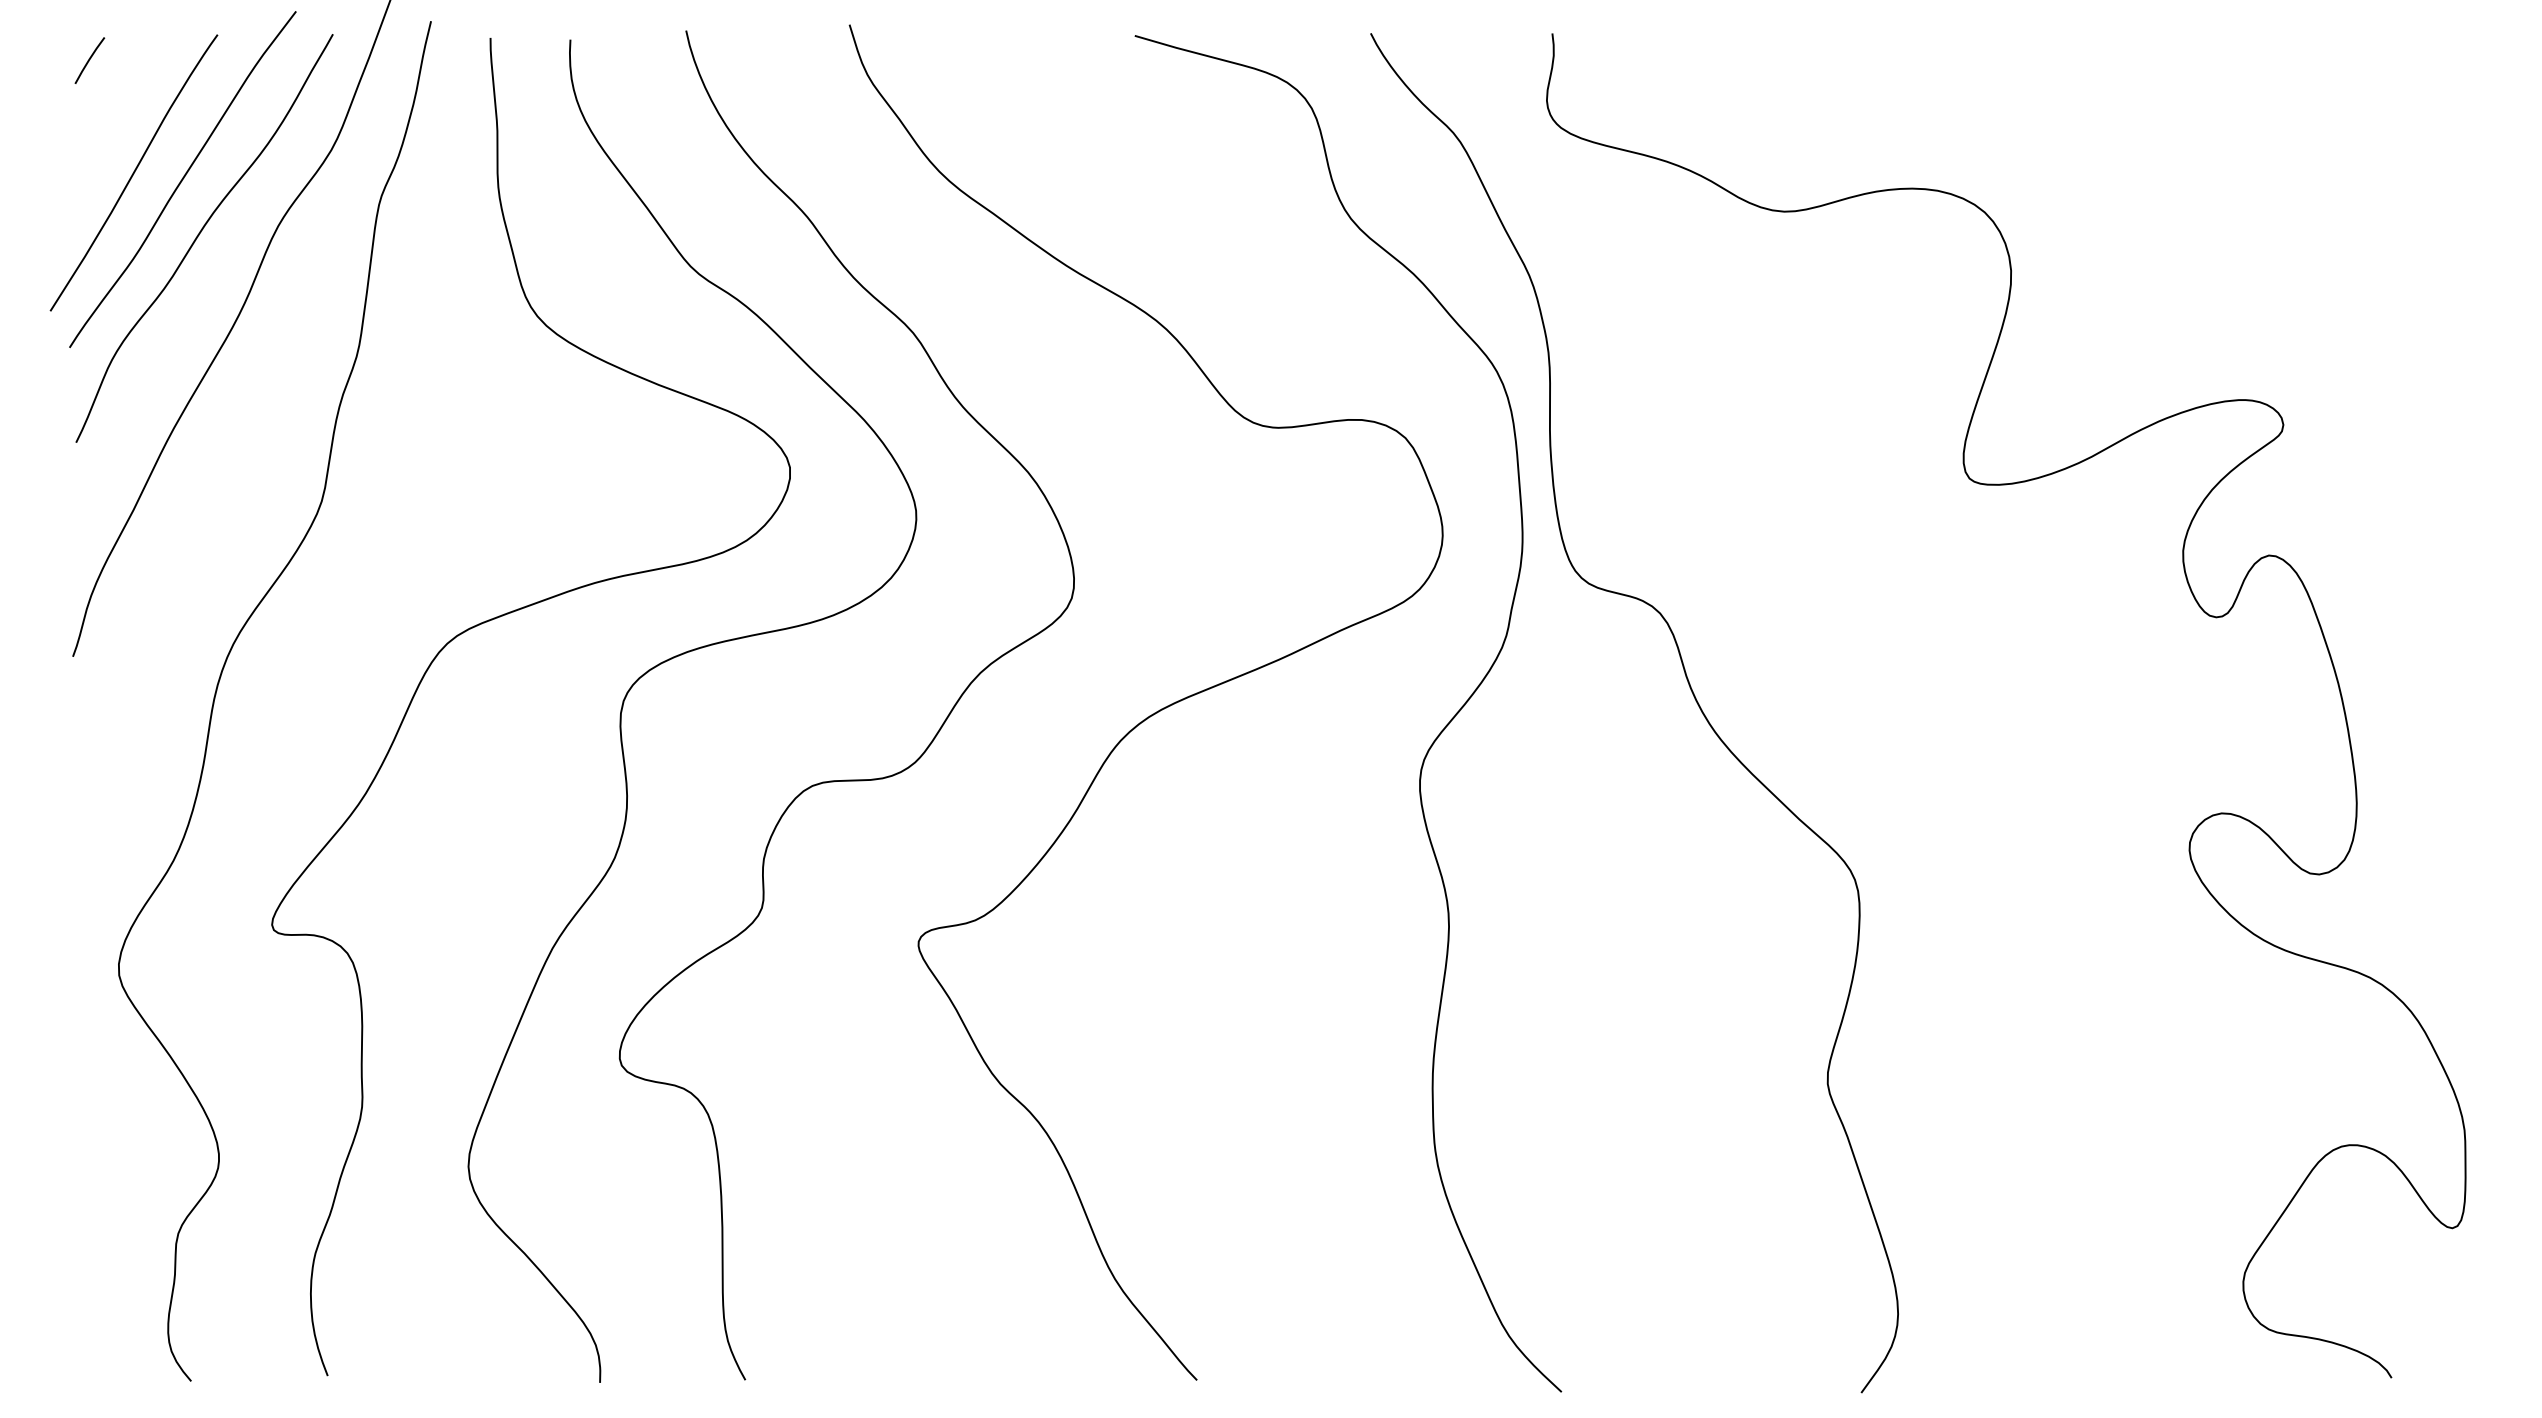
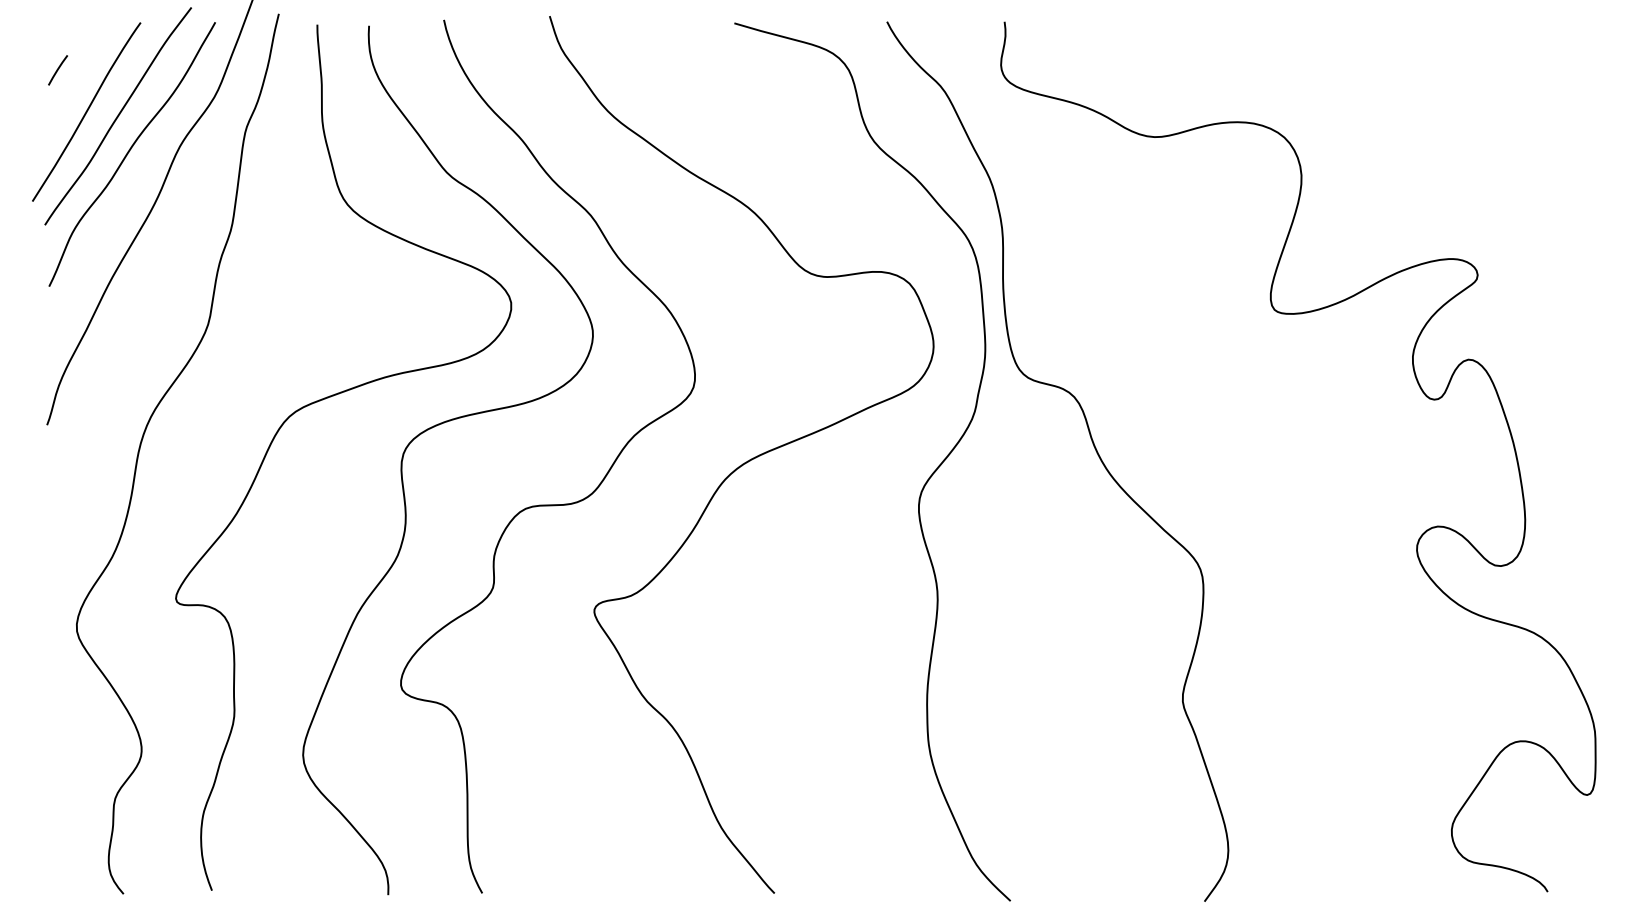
line: (88, 60) -> (57, 70), moved

